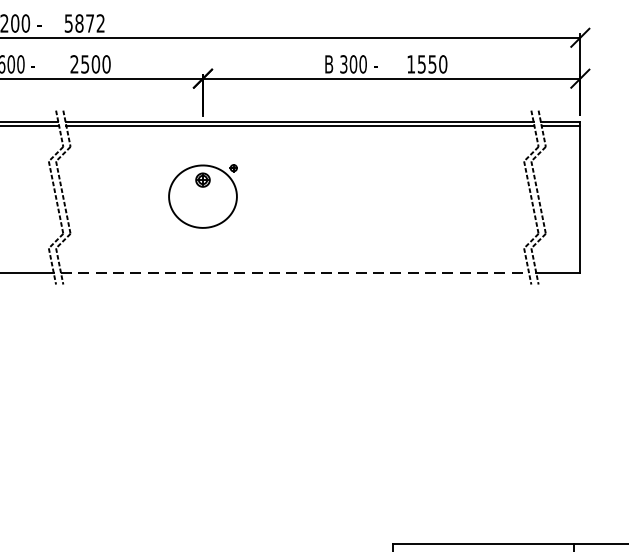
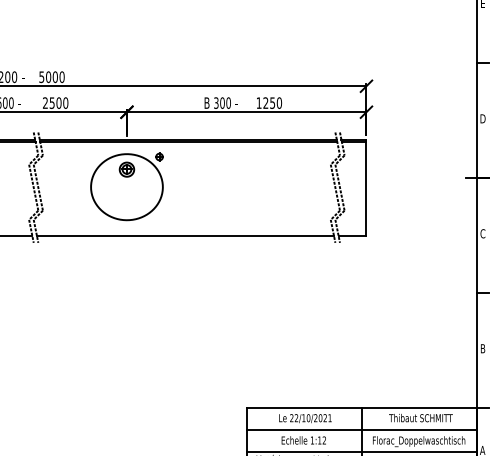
text: (90, 23) -> (55, 77), 5872 -> 5000
text: (421, 63) -> (265, 102), 1550 -> 1250
part: (202, 195) -> (126, 186), size x1.67
line: (295, 272) -> (185, 235), dashed -> solid

